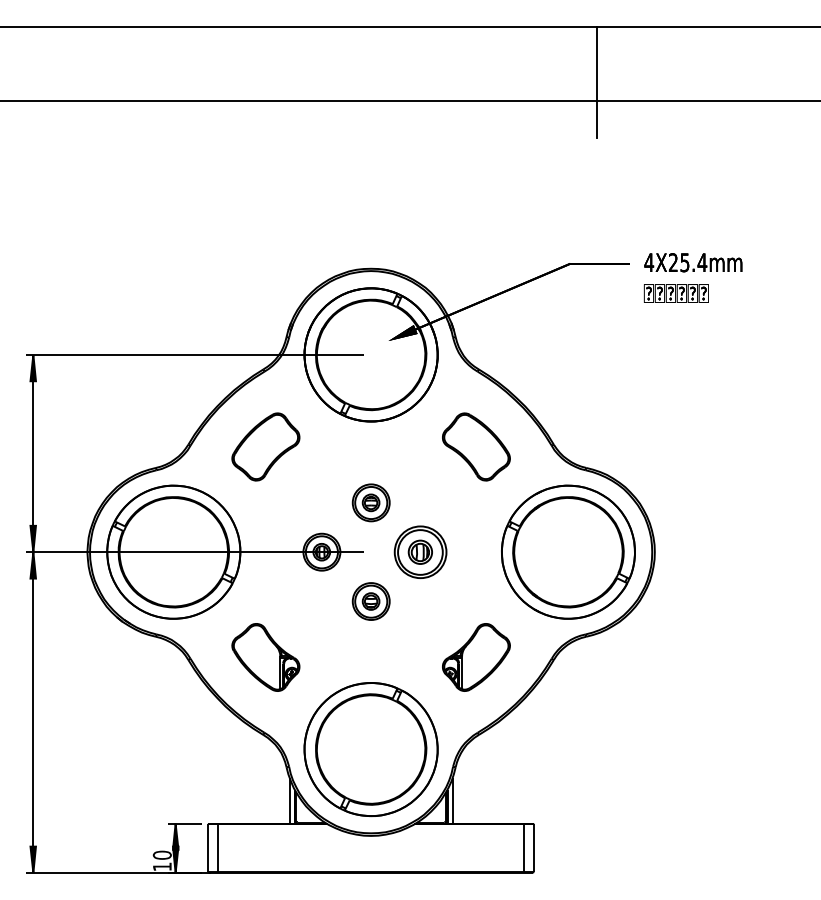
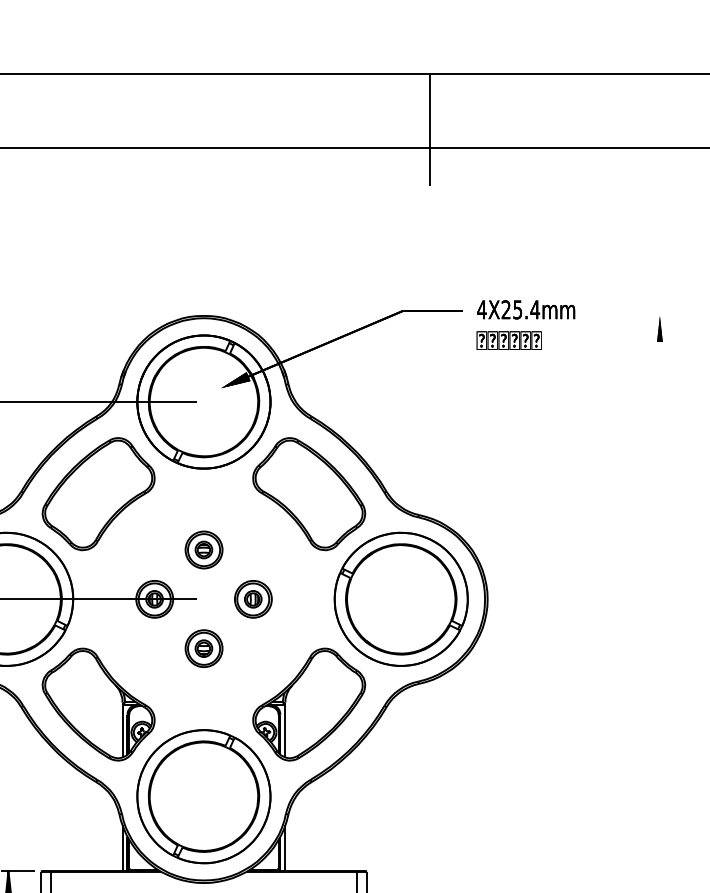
part: (265, 446) -> (98, 493), size x1.67
part: (476, 446) -> (309, 493), size x1.67
part: (420, 551) -> (253, 598), size x0.71
part: (265, 657) -> (98, 704), size x1.67
part: (476, 657) -> (309, 704), size x1.67

